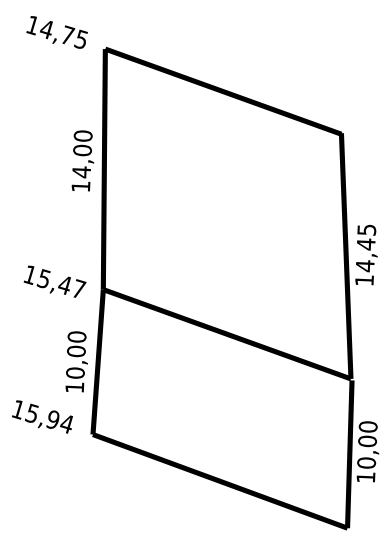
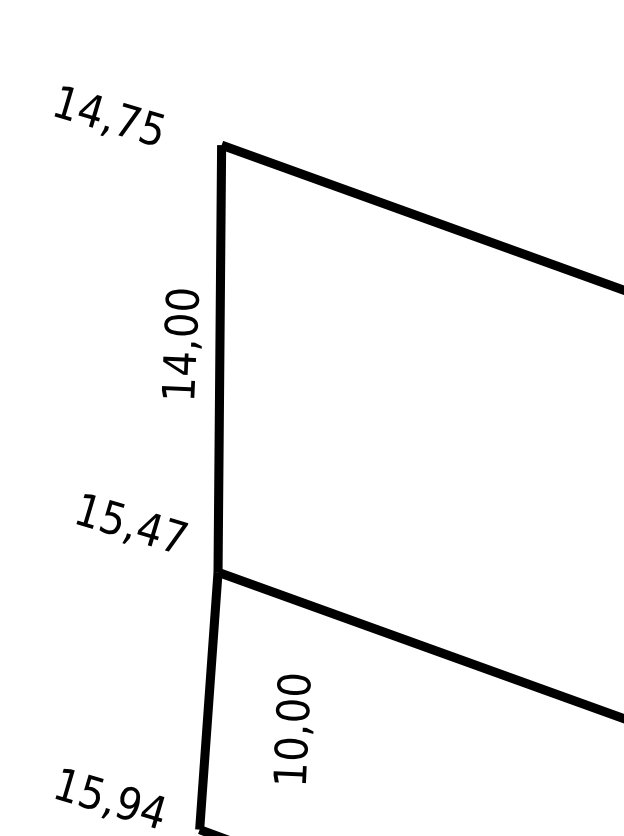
text: (56, 32) -> (108, 115), moved
text: (54, 281) -> (131, 522), moved
text: (76, 361) -> (292, 728), moved

